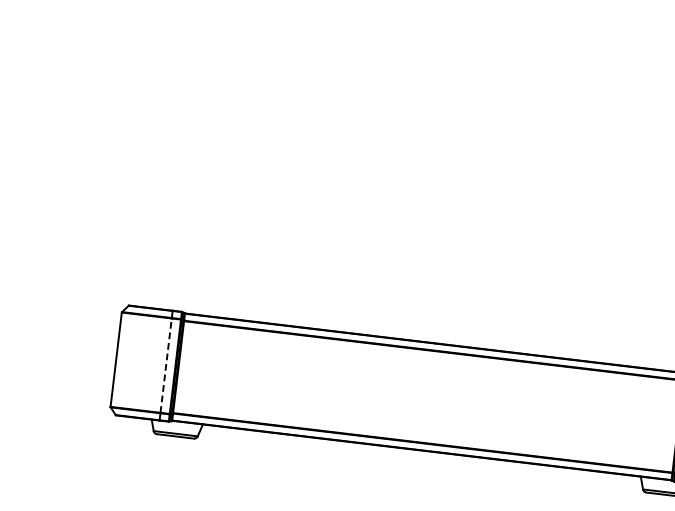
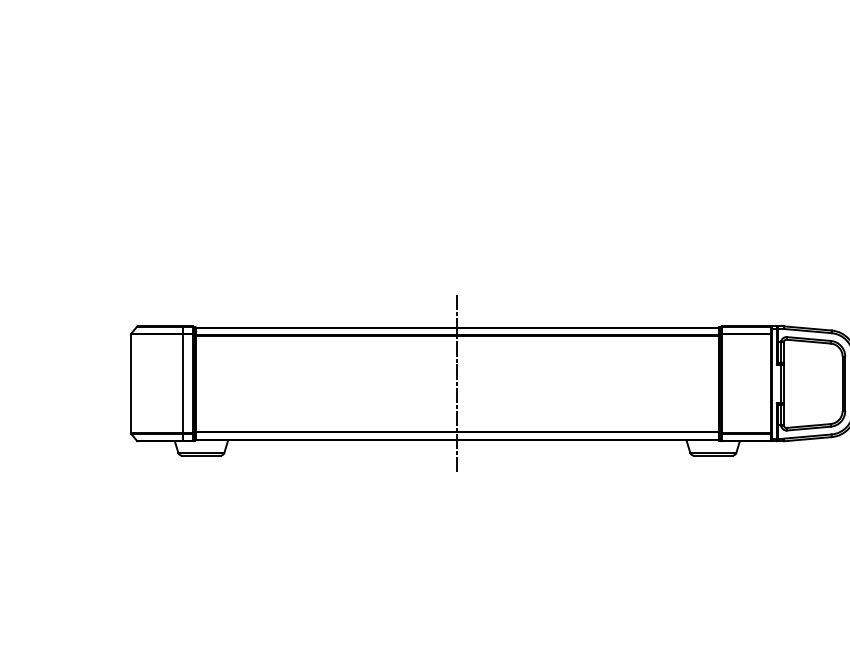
line: (166, 365) -> (183, 383), dashed -> solid
line: (428, 396) -> (457, 383), added

